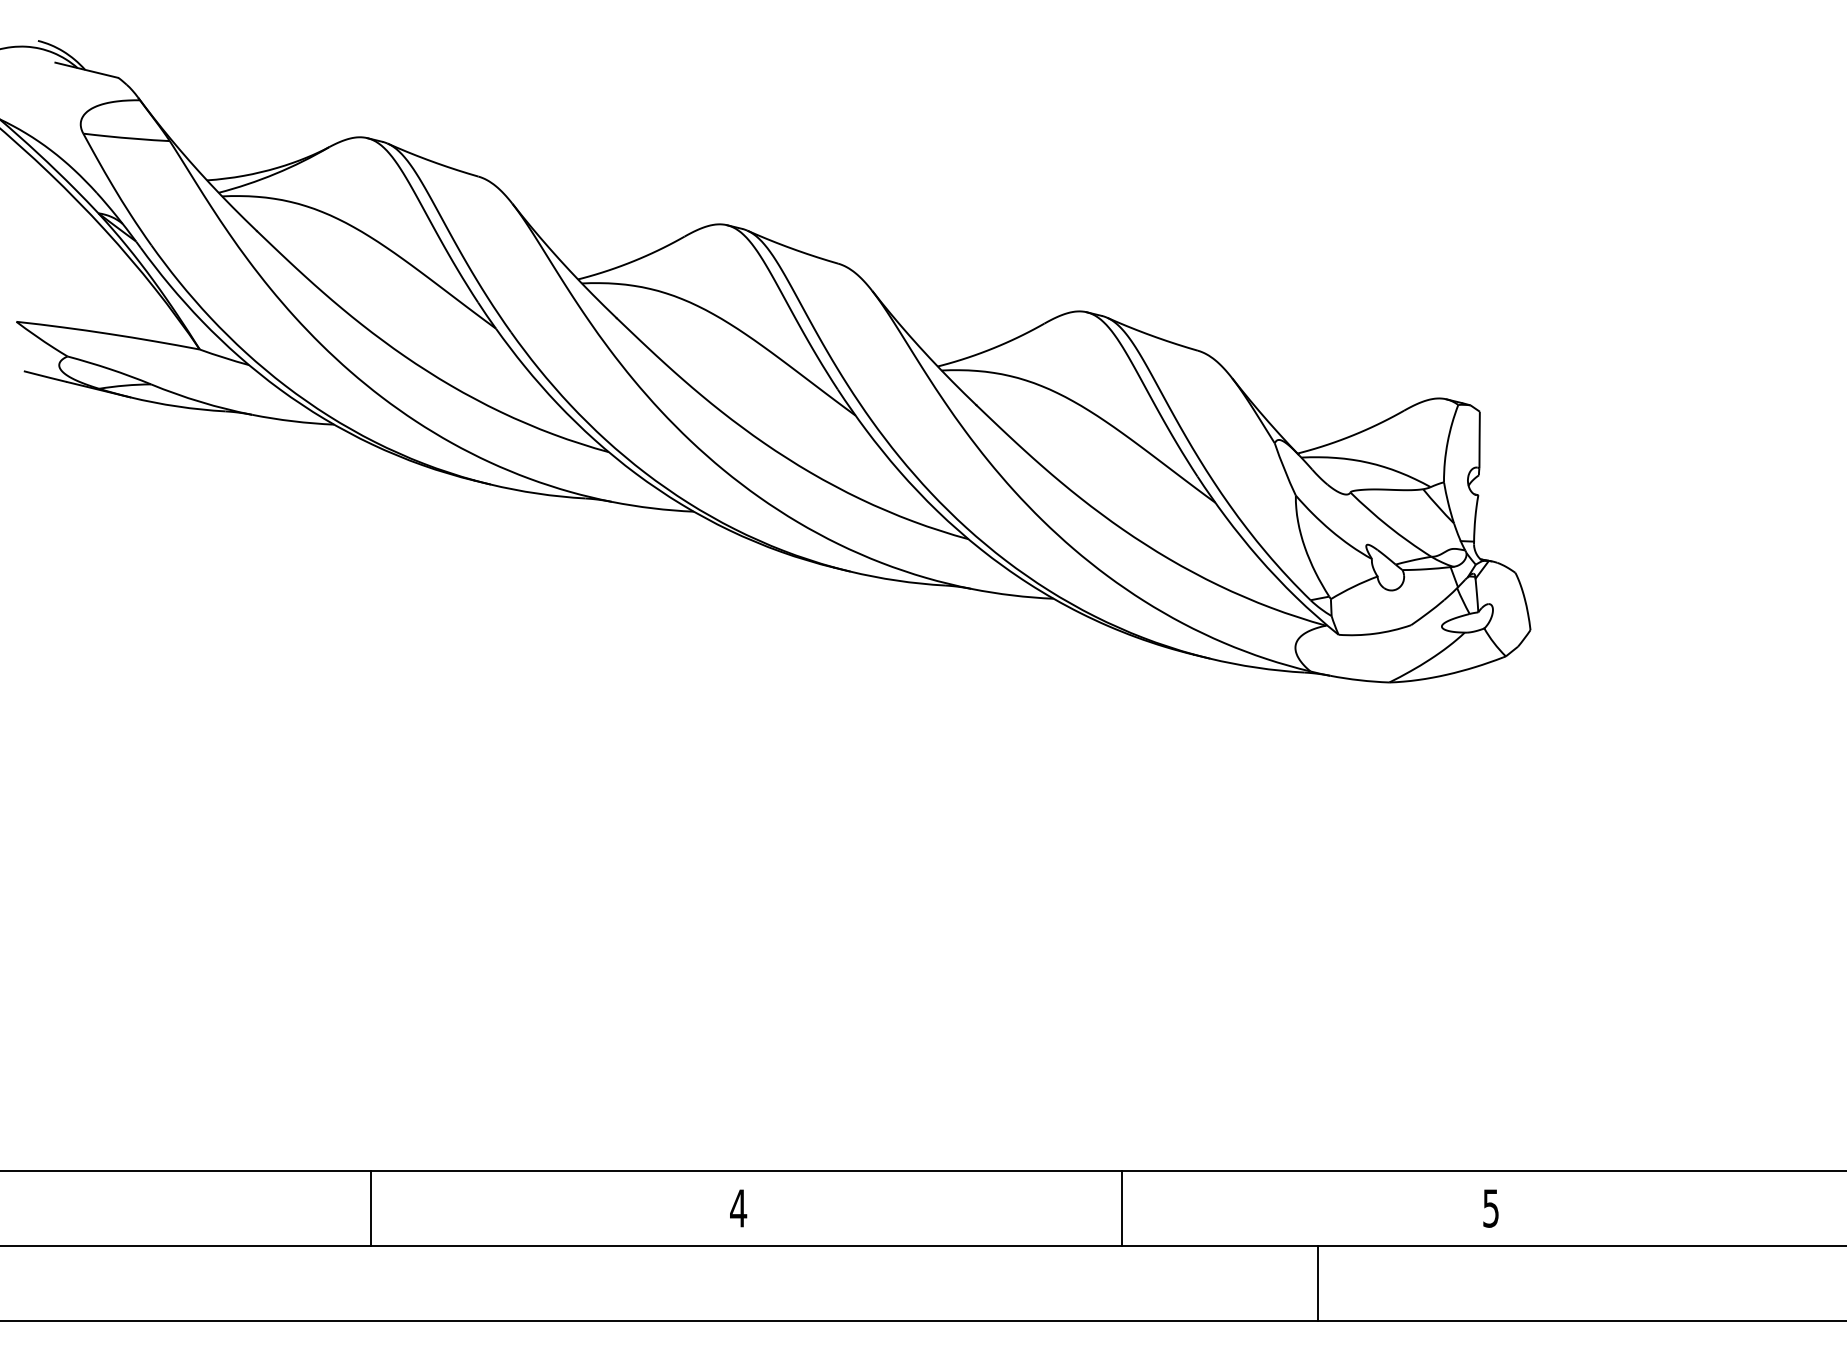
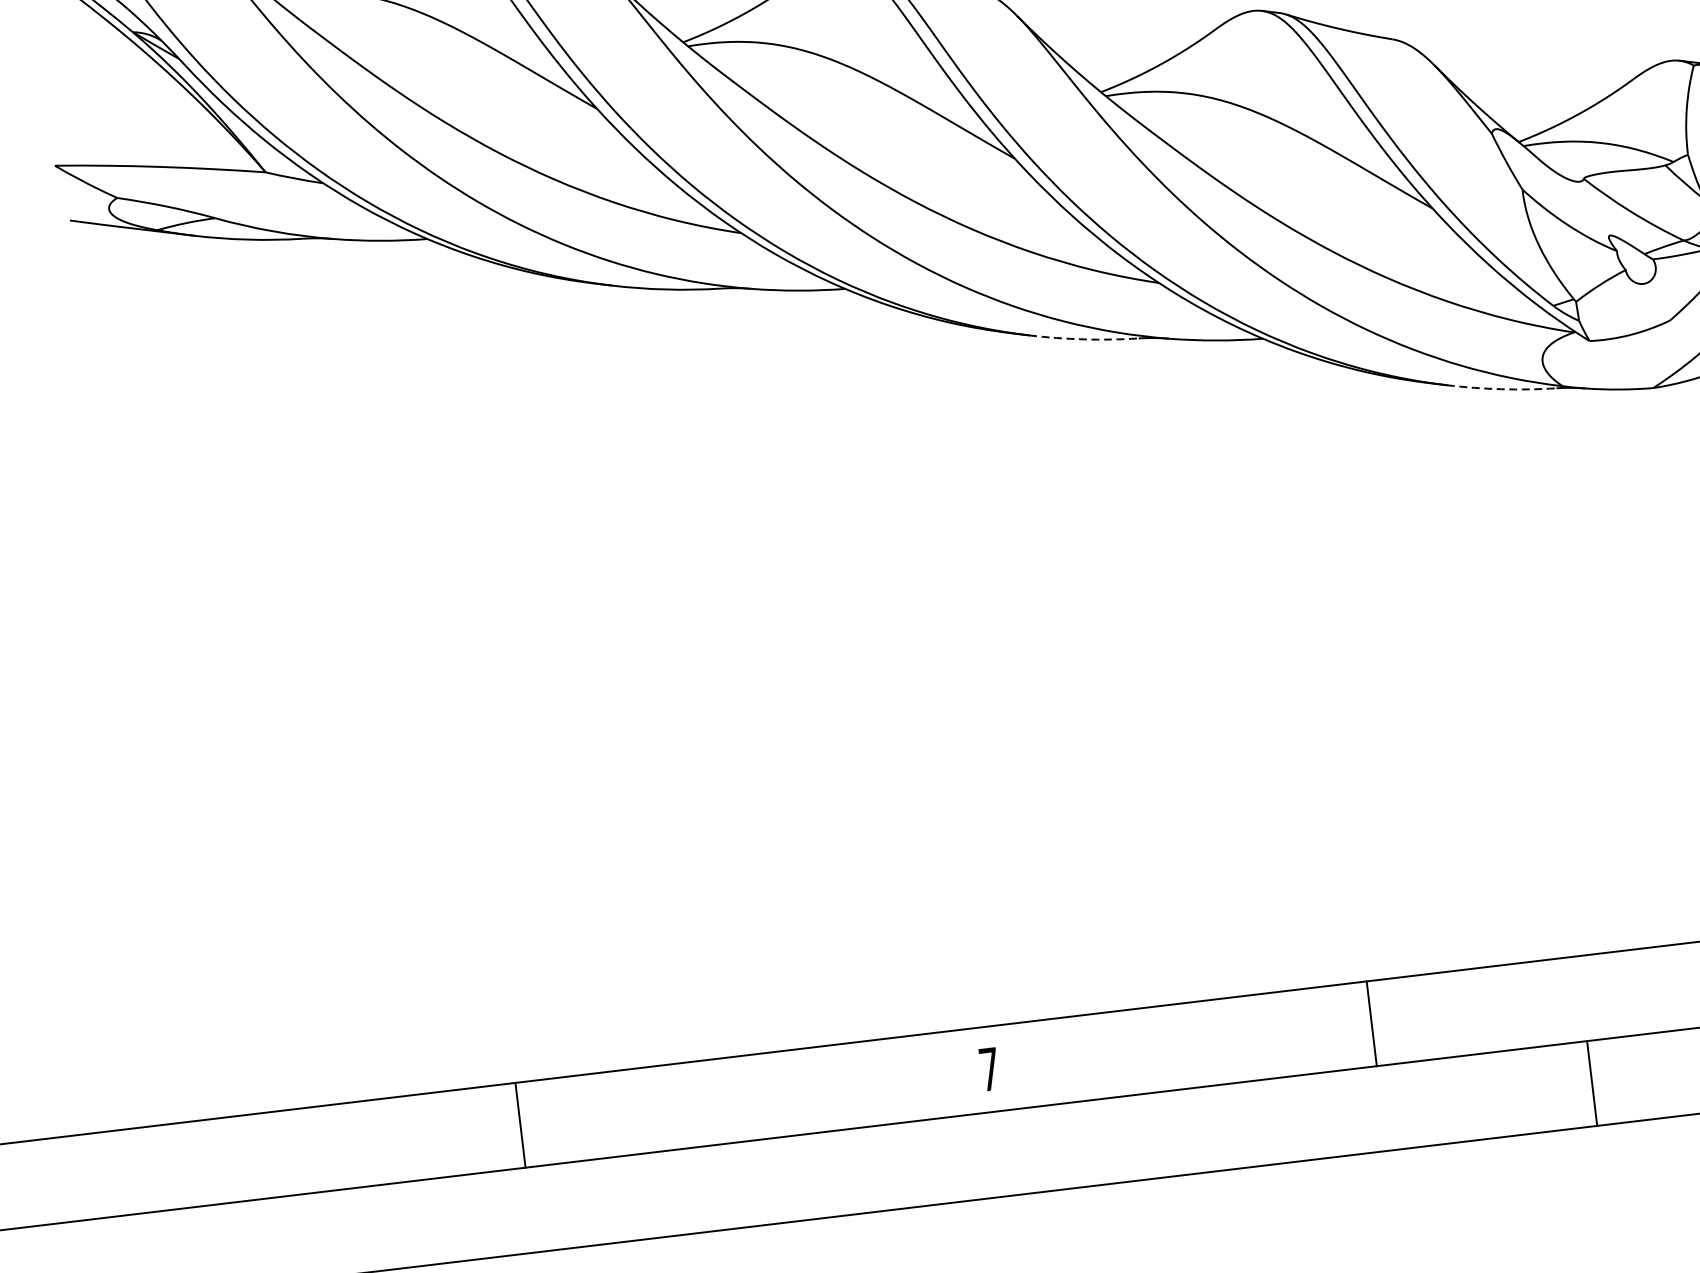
arc: (897, 580) -> (1084, 339), solid -> dashed
arc: (1256, 667) -> (1501, 389), solid -> dashed
line: (371, 1208) -> (520, 1125), moved
text: (738, 1208) -> (989, 1069), 4 -> 7
line: (1122, 1208) -> (1372, 1023), moved
line: (1317, 1283) -> (1592, 1083), moved

